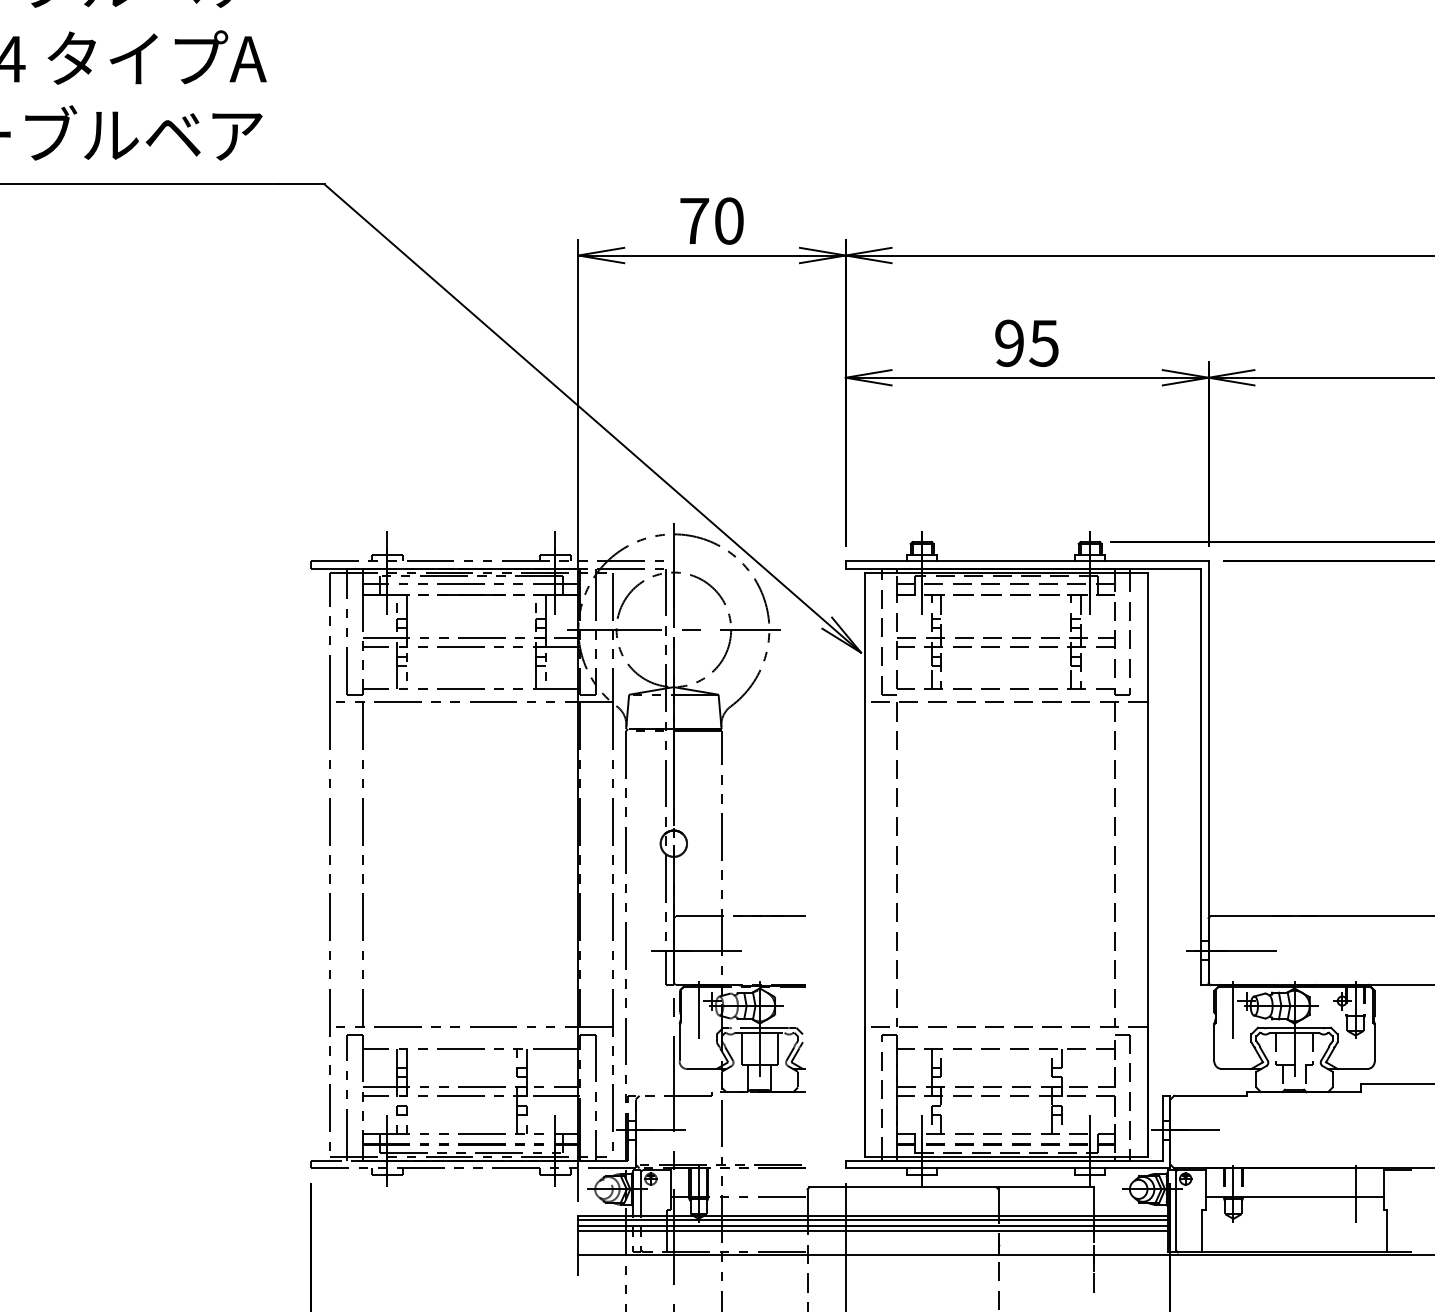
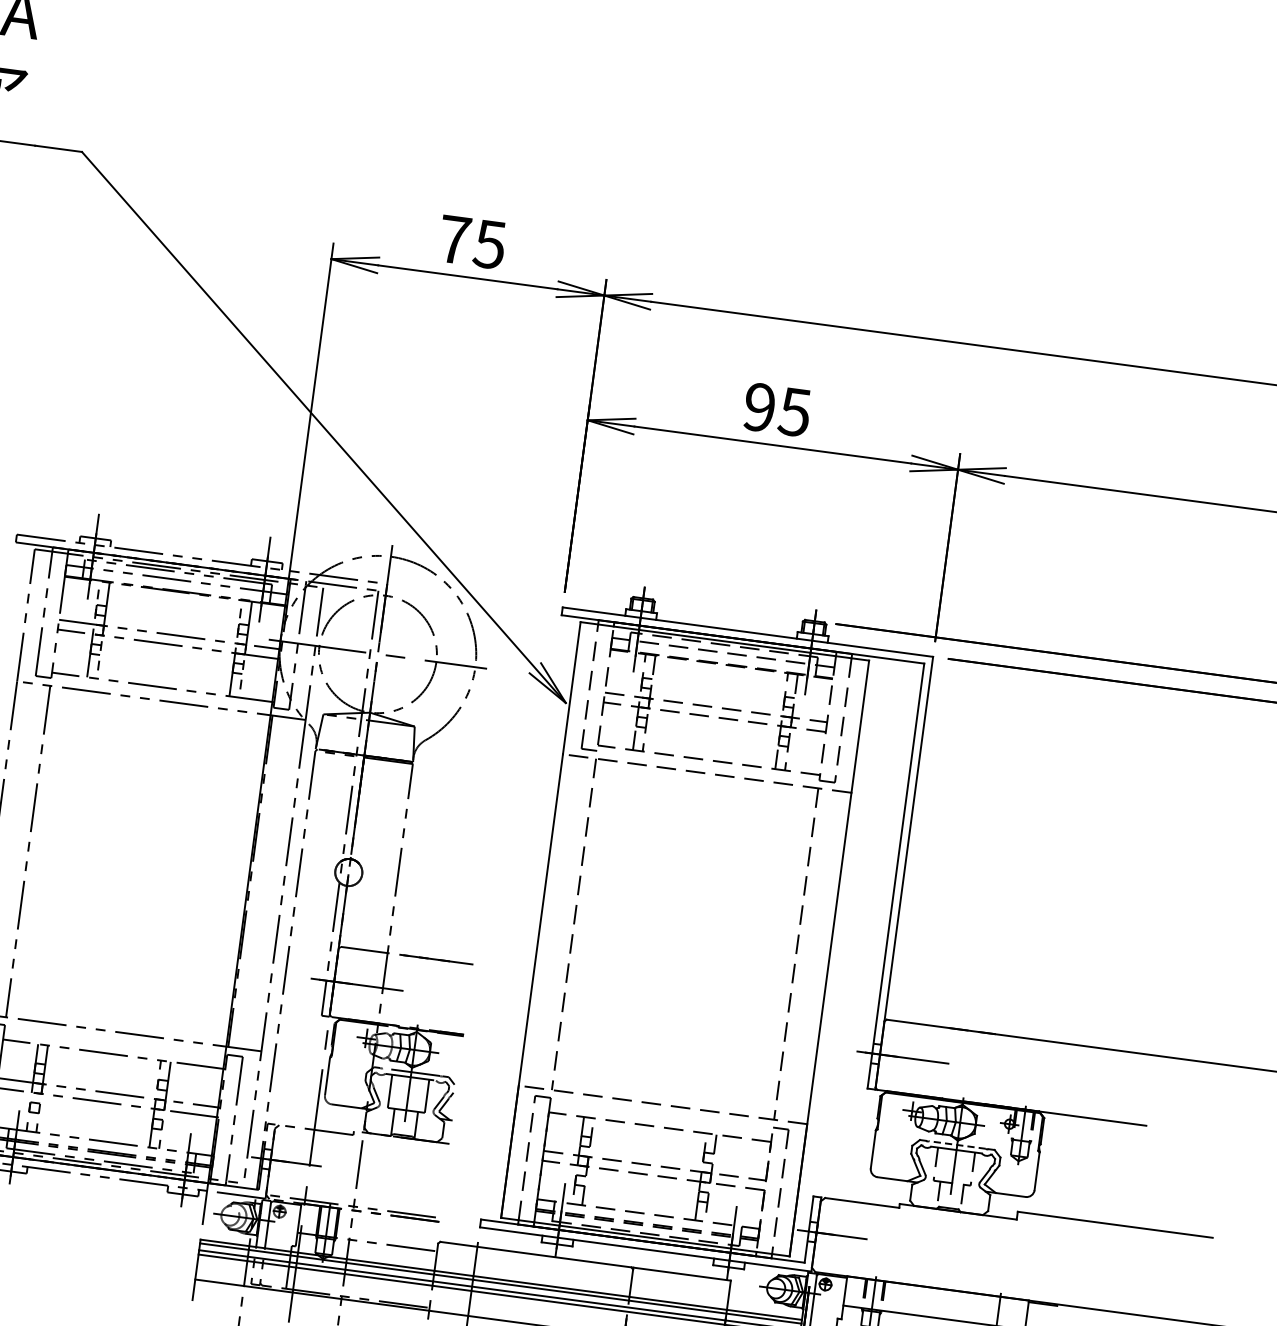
text: (728, 220) -> (489, 243), 70 -> 75
line: (698, 1010) -> (351, 1046), removed
line: (1233, 1010) -> (897, 1118), removed
line: (1294, 1027) -> (957, 1144), solid -> dashed

